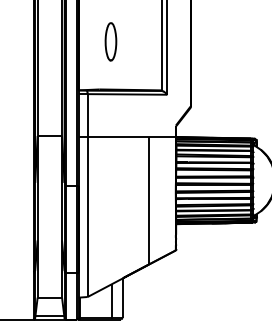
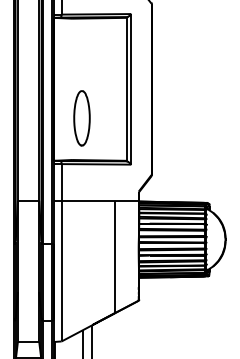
part: (110, 41) -> (81, 118), size x1.67

